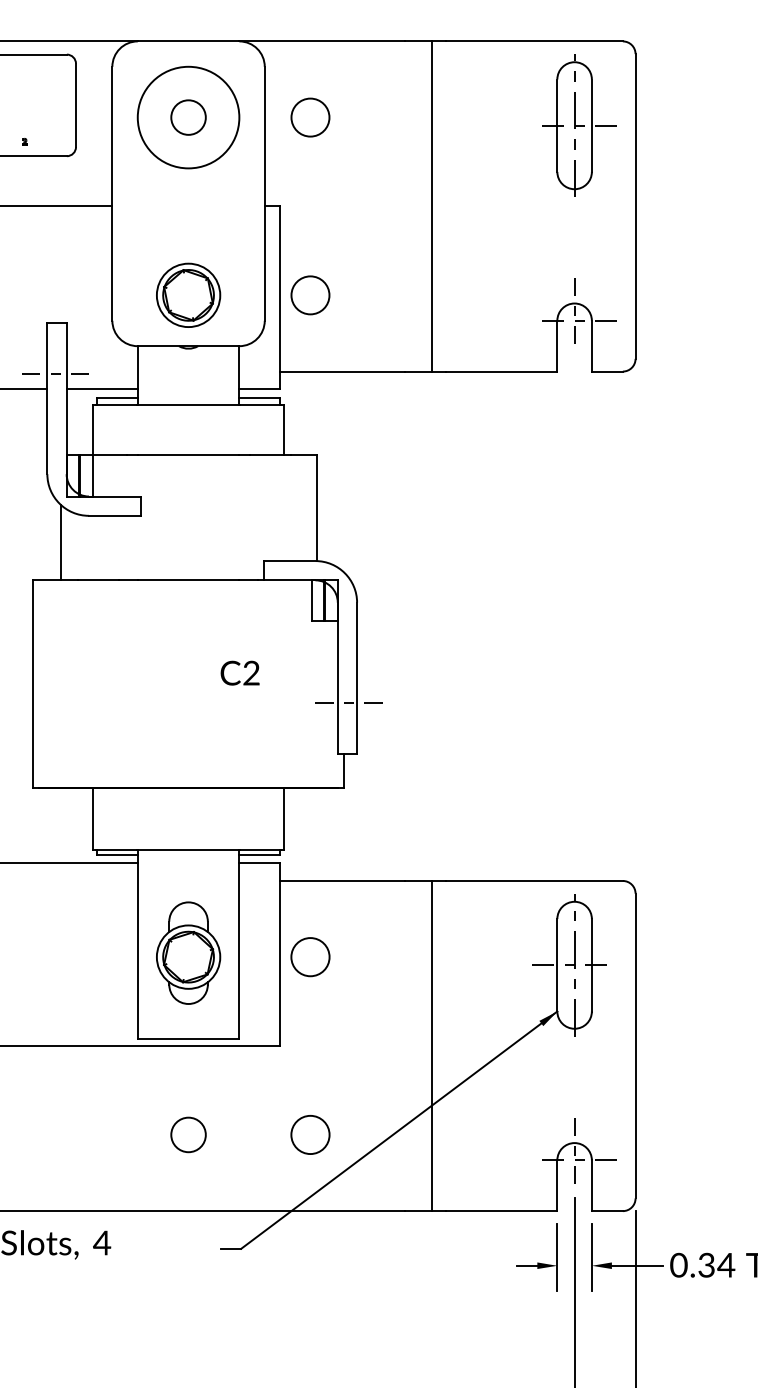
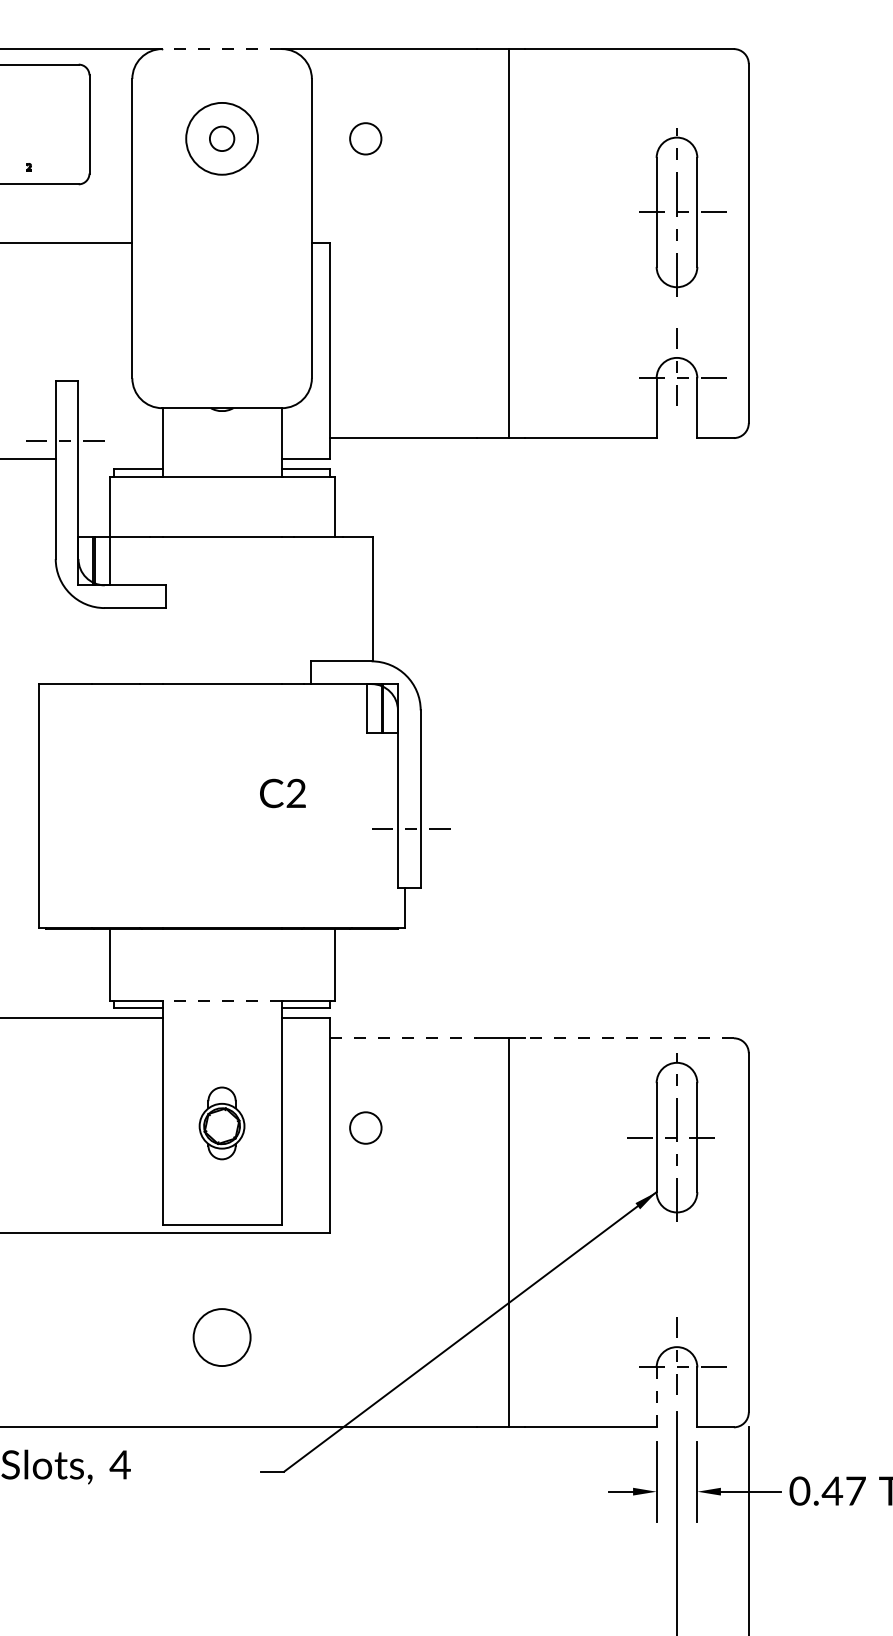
line: (188, 41) -> (222, 49), solid -> dashed
circle: (188, 117) -> (221, 138), size x0.6
circle: (188, 117) -> (221, 138), size x0.6
circle: (310, 117) -> (365, 138), size x0.7
part: (579, 125) -> (682, 212), moved
part: (188, 295) -> (221, 348), removed
circle: (310, 295) -> (365, 348), removed
line: (102, 388) -> (120, 458), removed
line: (60, 542) -> (71, 639), removed
line: (188, 849) -> (222, 1001), solid -> dashed
line: (342, 881) -> (403, 1038), solid -> dashed
line: (534, 881) -> (629, 1038), solid -> dashed
part: (188, 953) -> (221, 1123), size x0.6
circle: (310, 956) -> (365, 1127), size x0.7
circle: (188, 1134) -> (221, 1337), size x1.4
circle: (310, 1134) -> (365, 1337), removed
line: (557, 1185) -> (656, 1397), solid -> dashed
text: (715, 1264) -> (843, 1490), 0.34 -> 0.47

